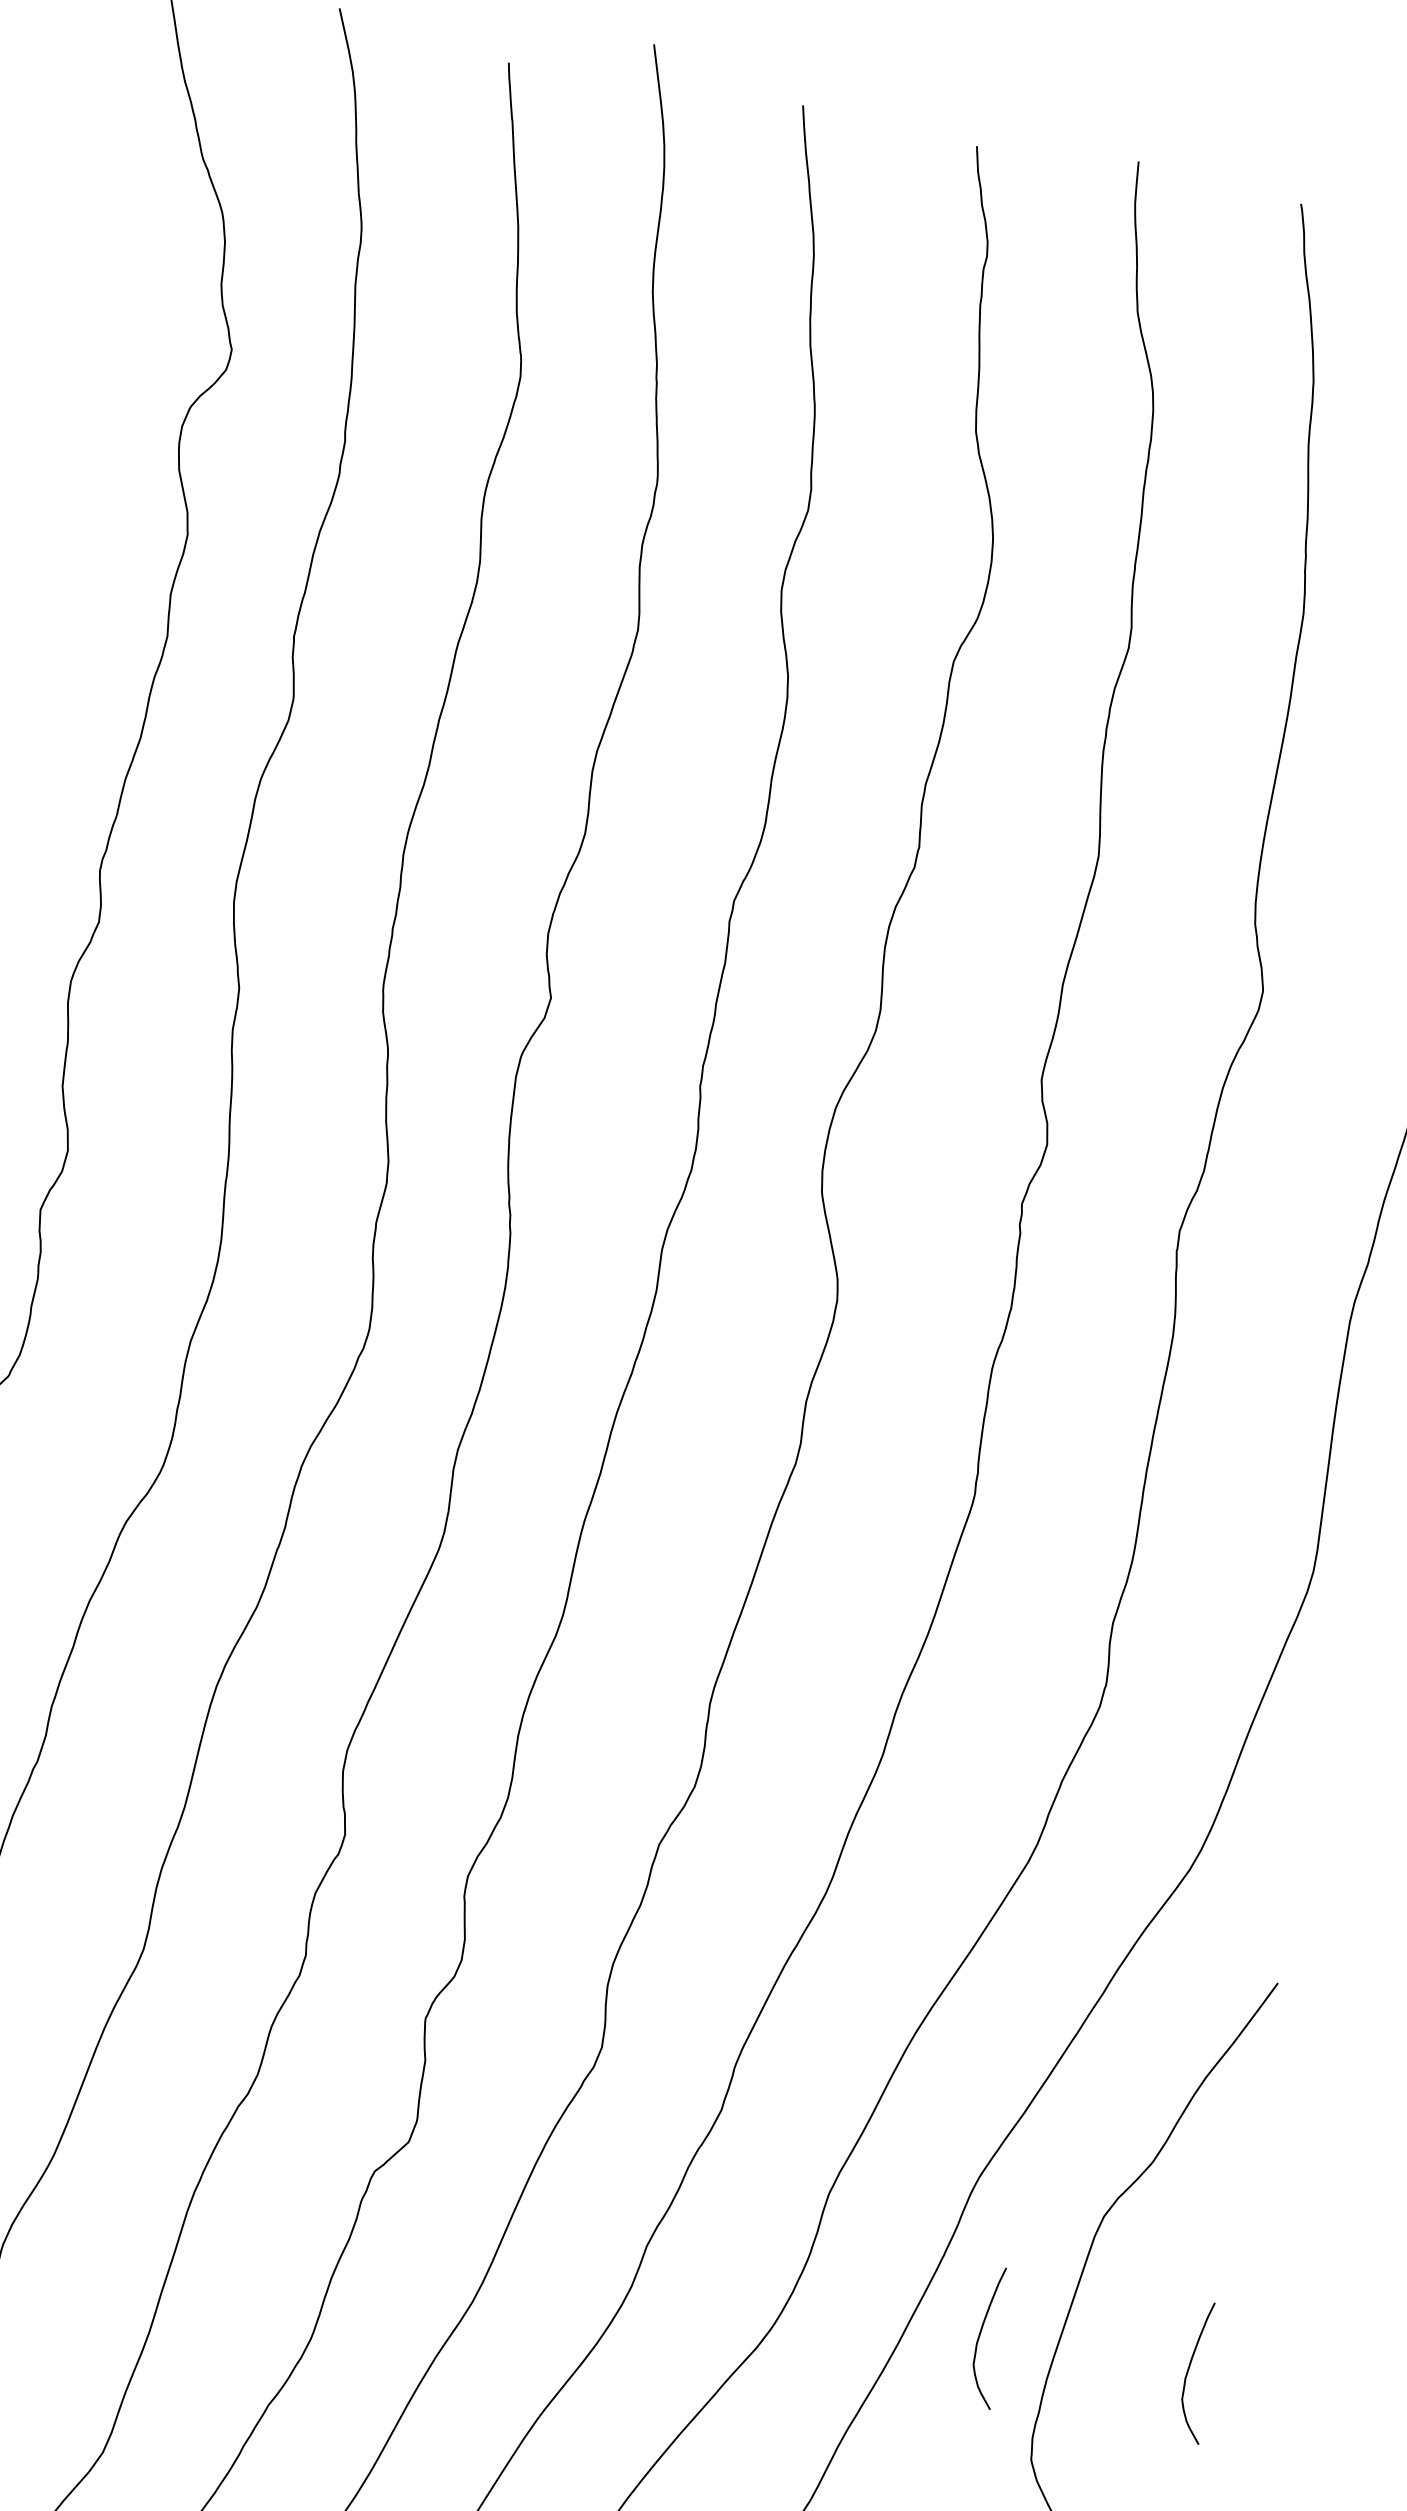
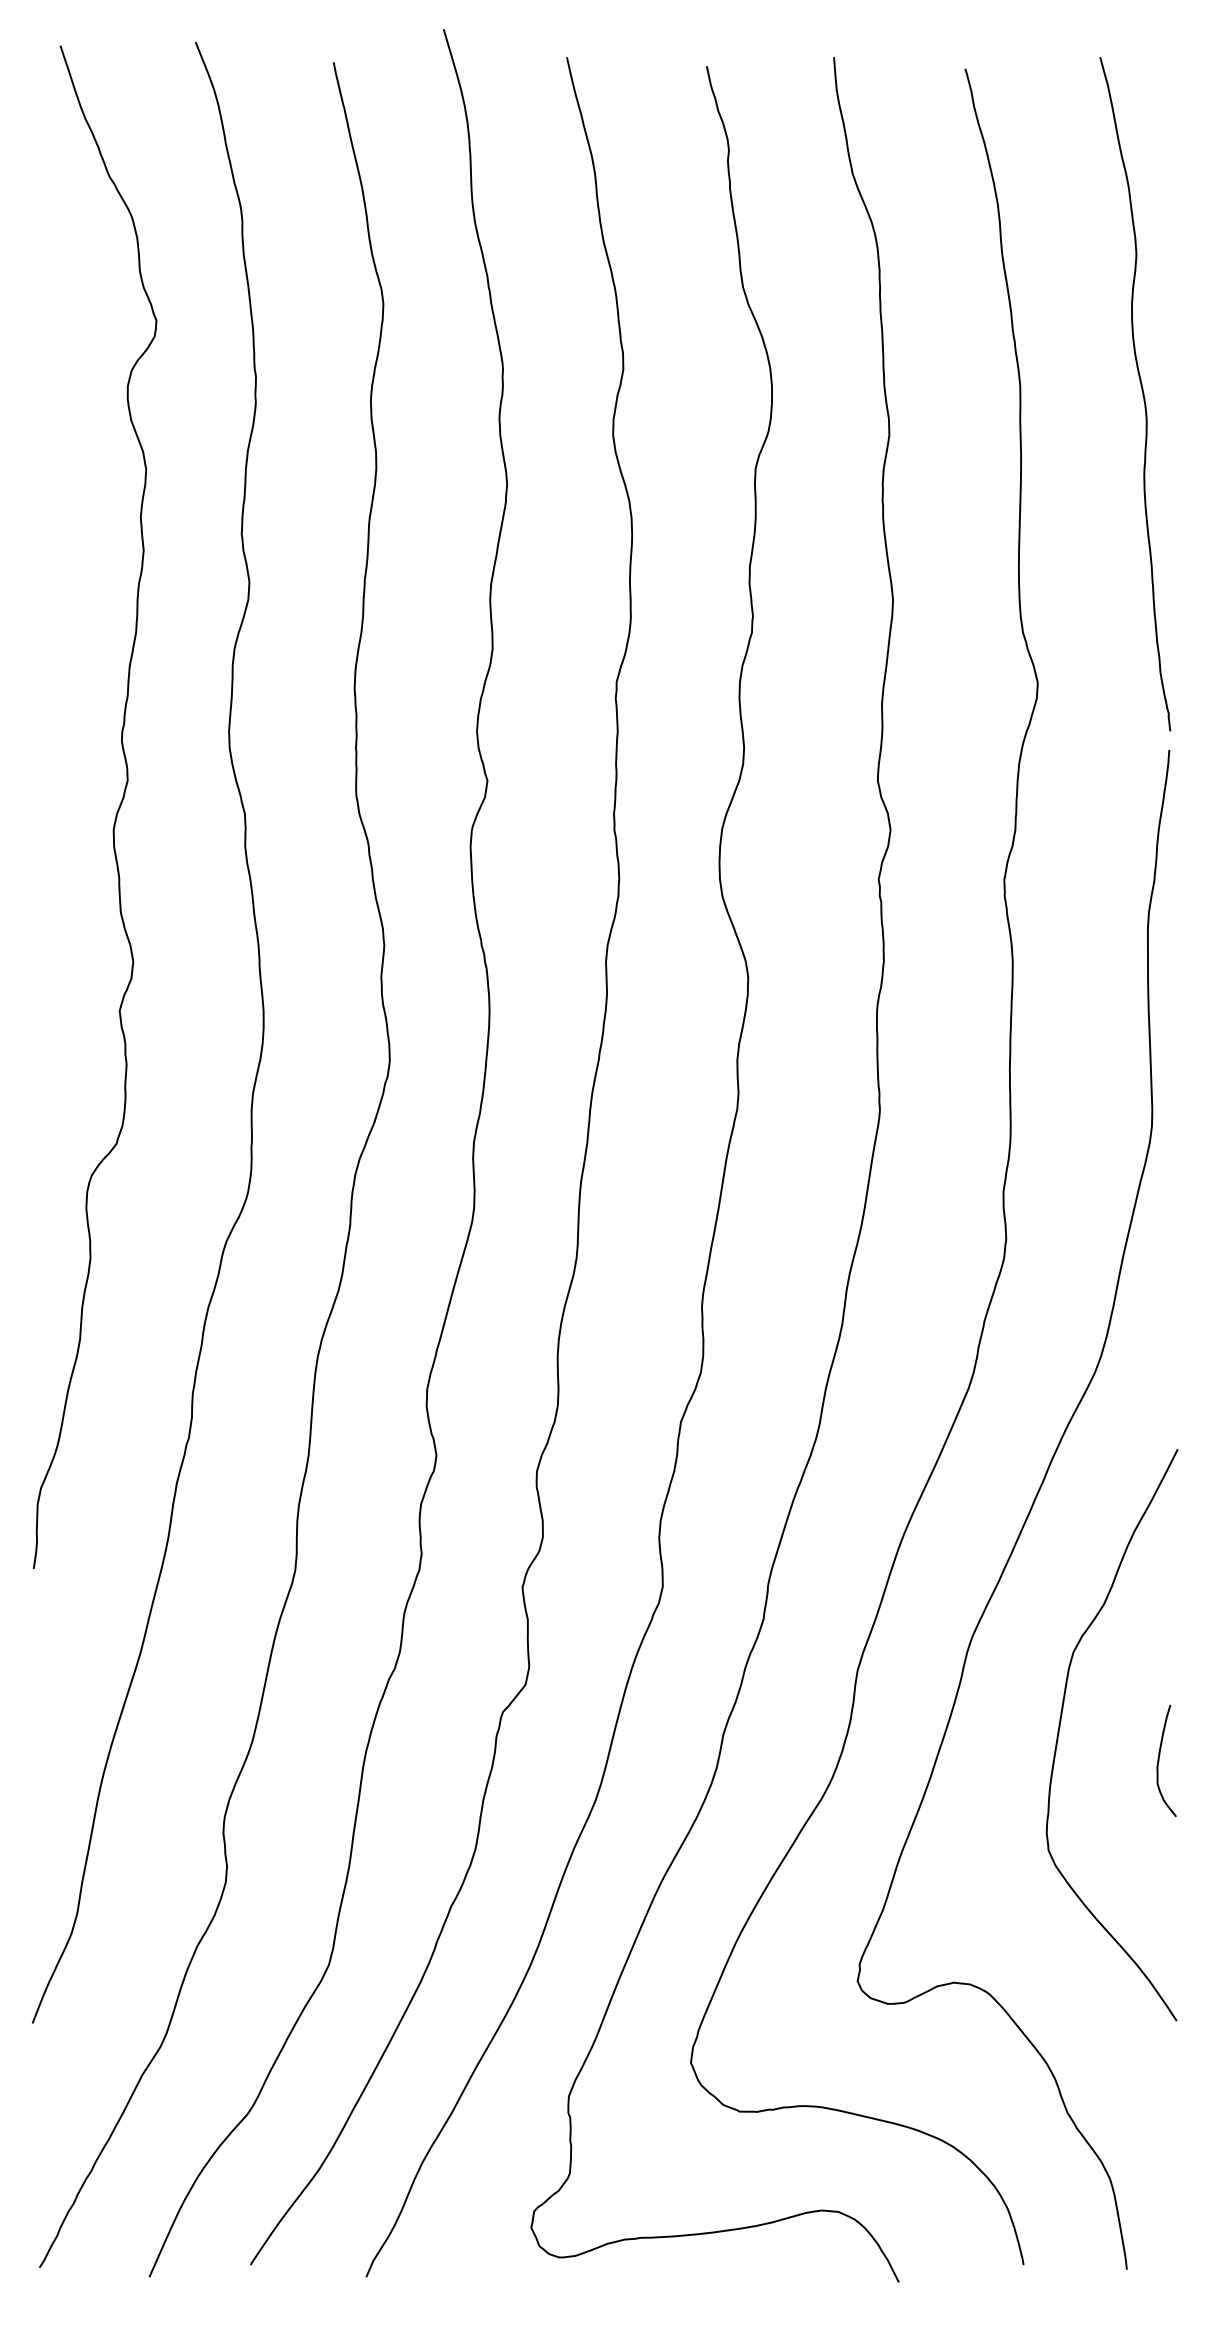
curve: (980, 2335) -> (993, 1760), removed

